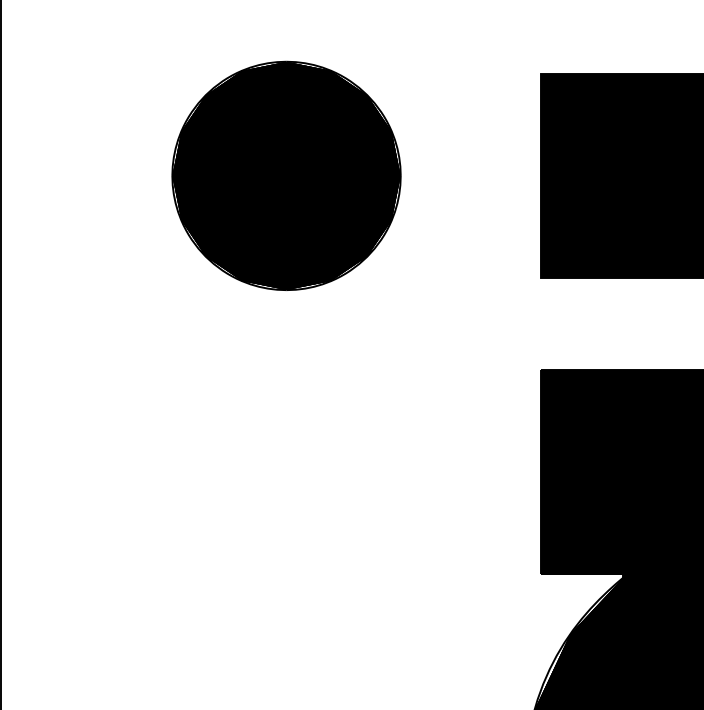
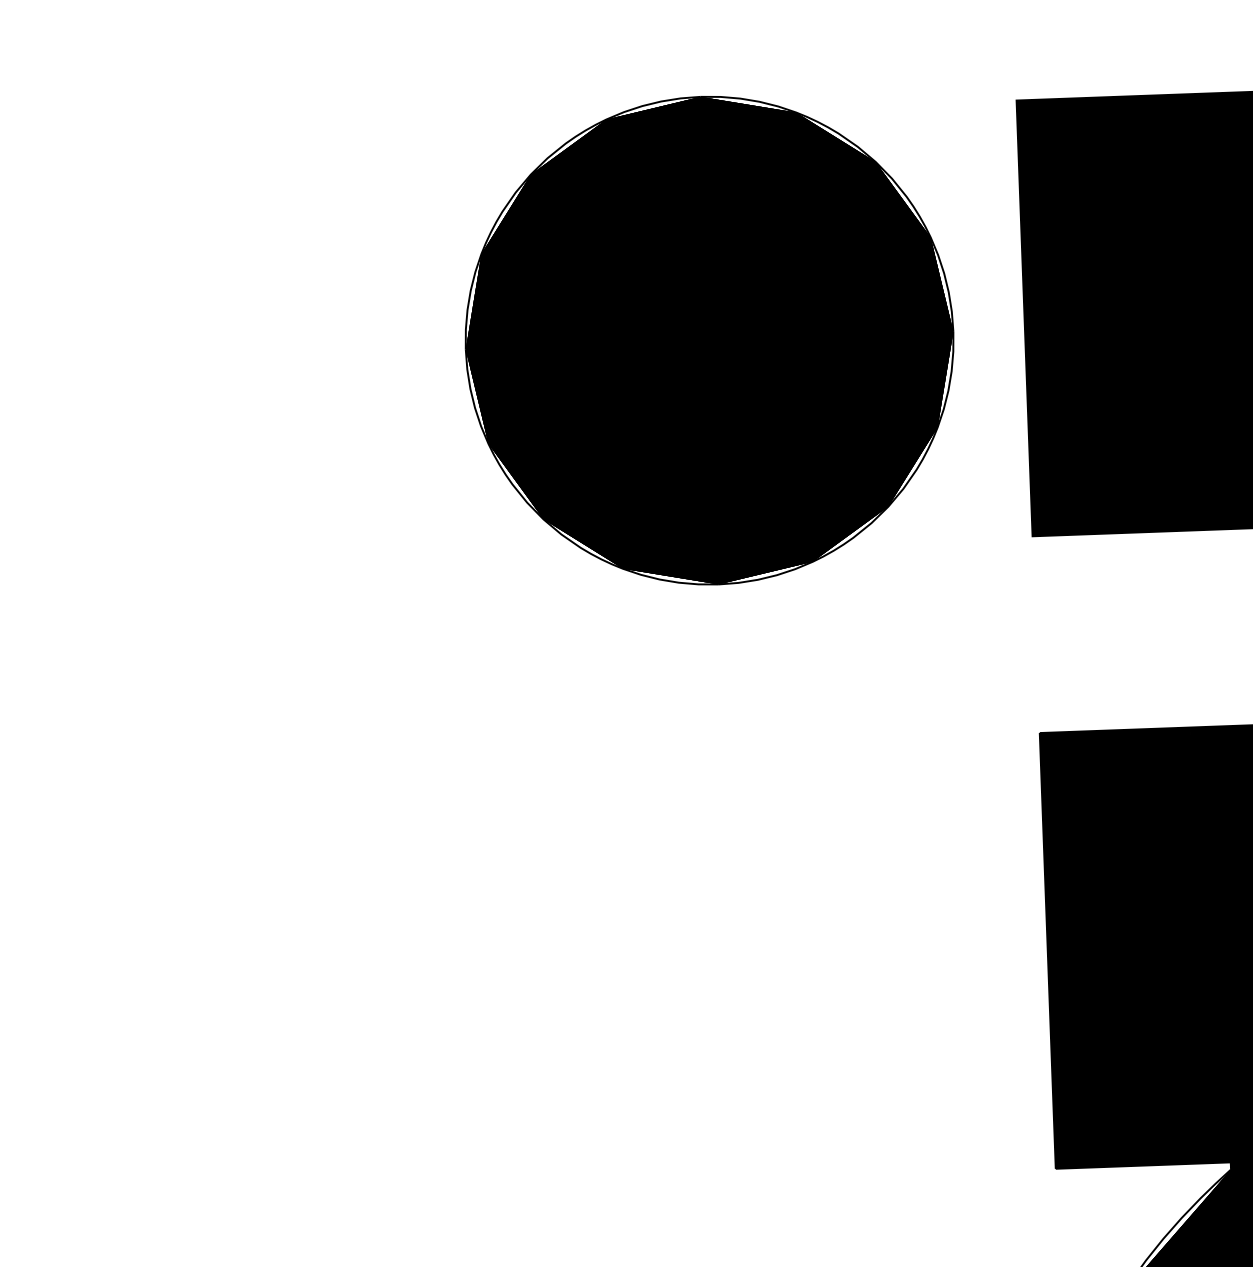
part: (286, 175) -> (709, 339), moved

